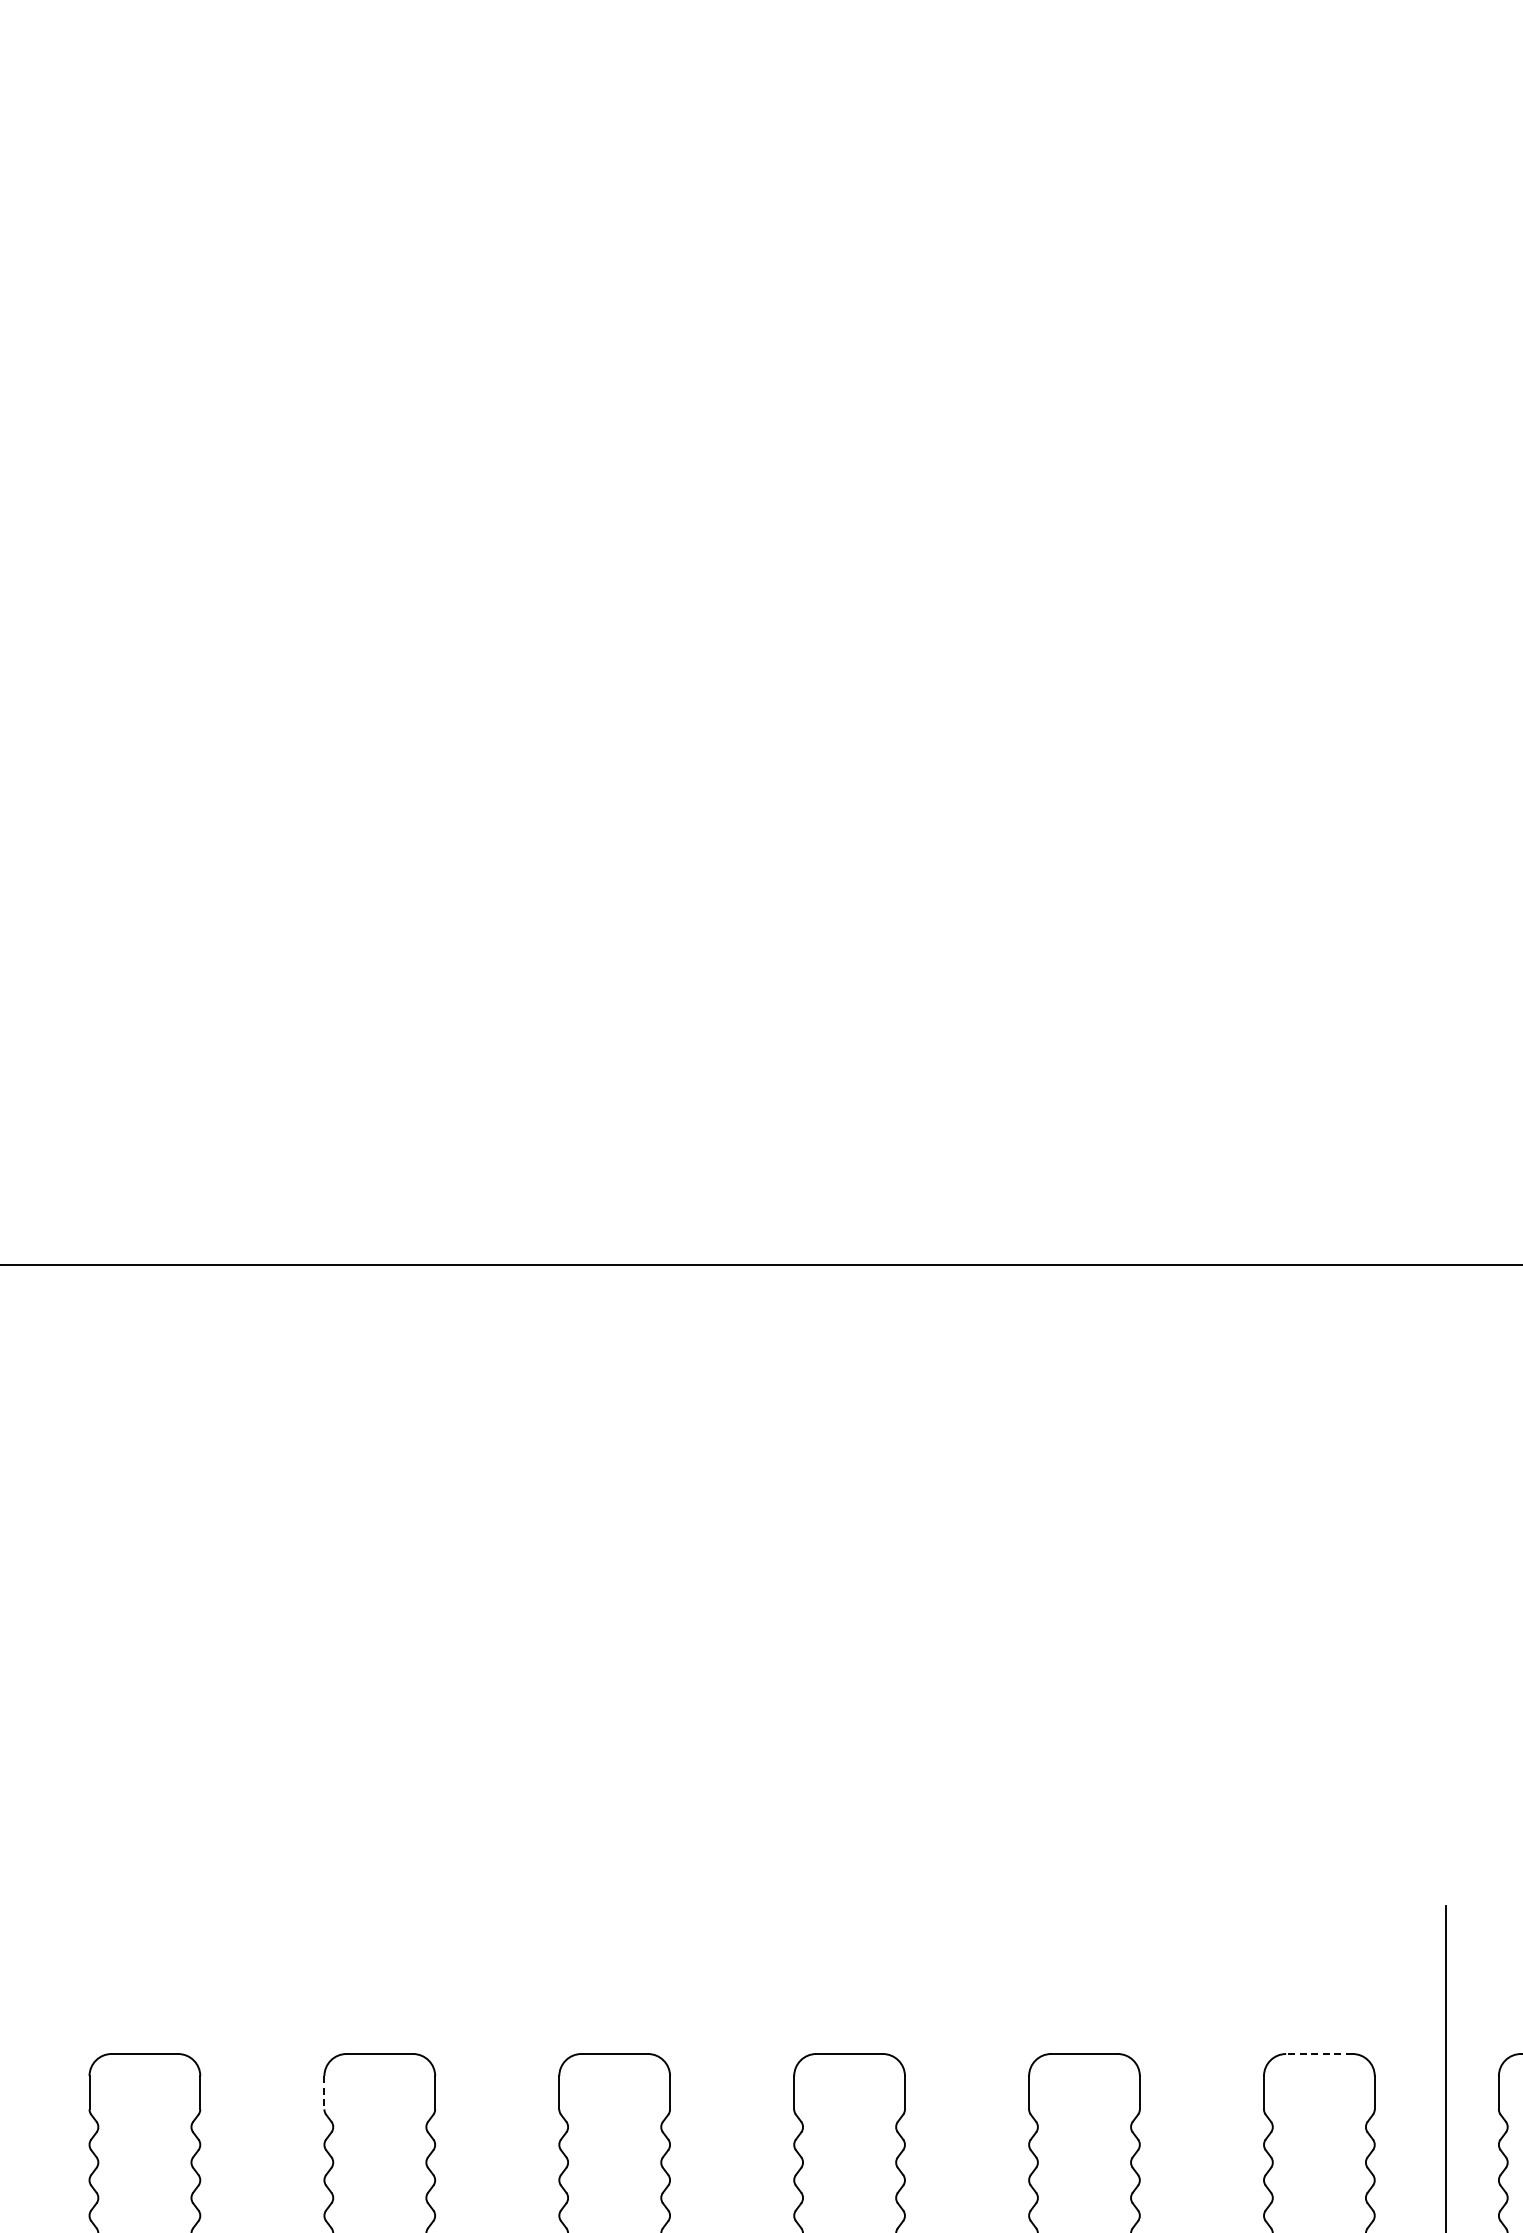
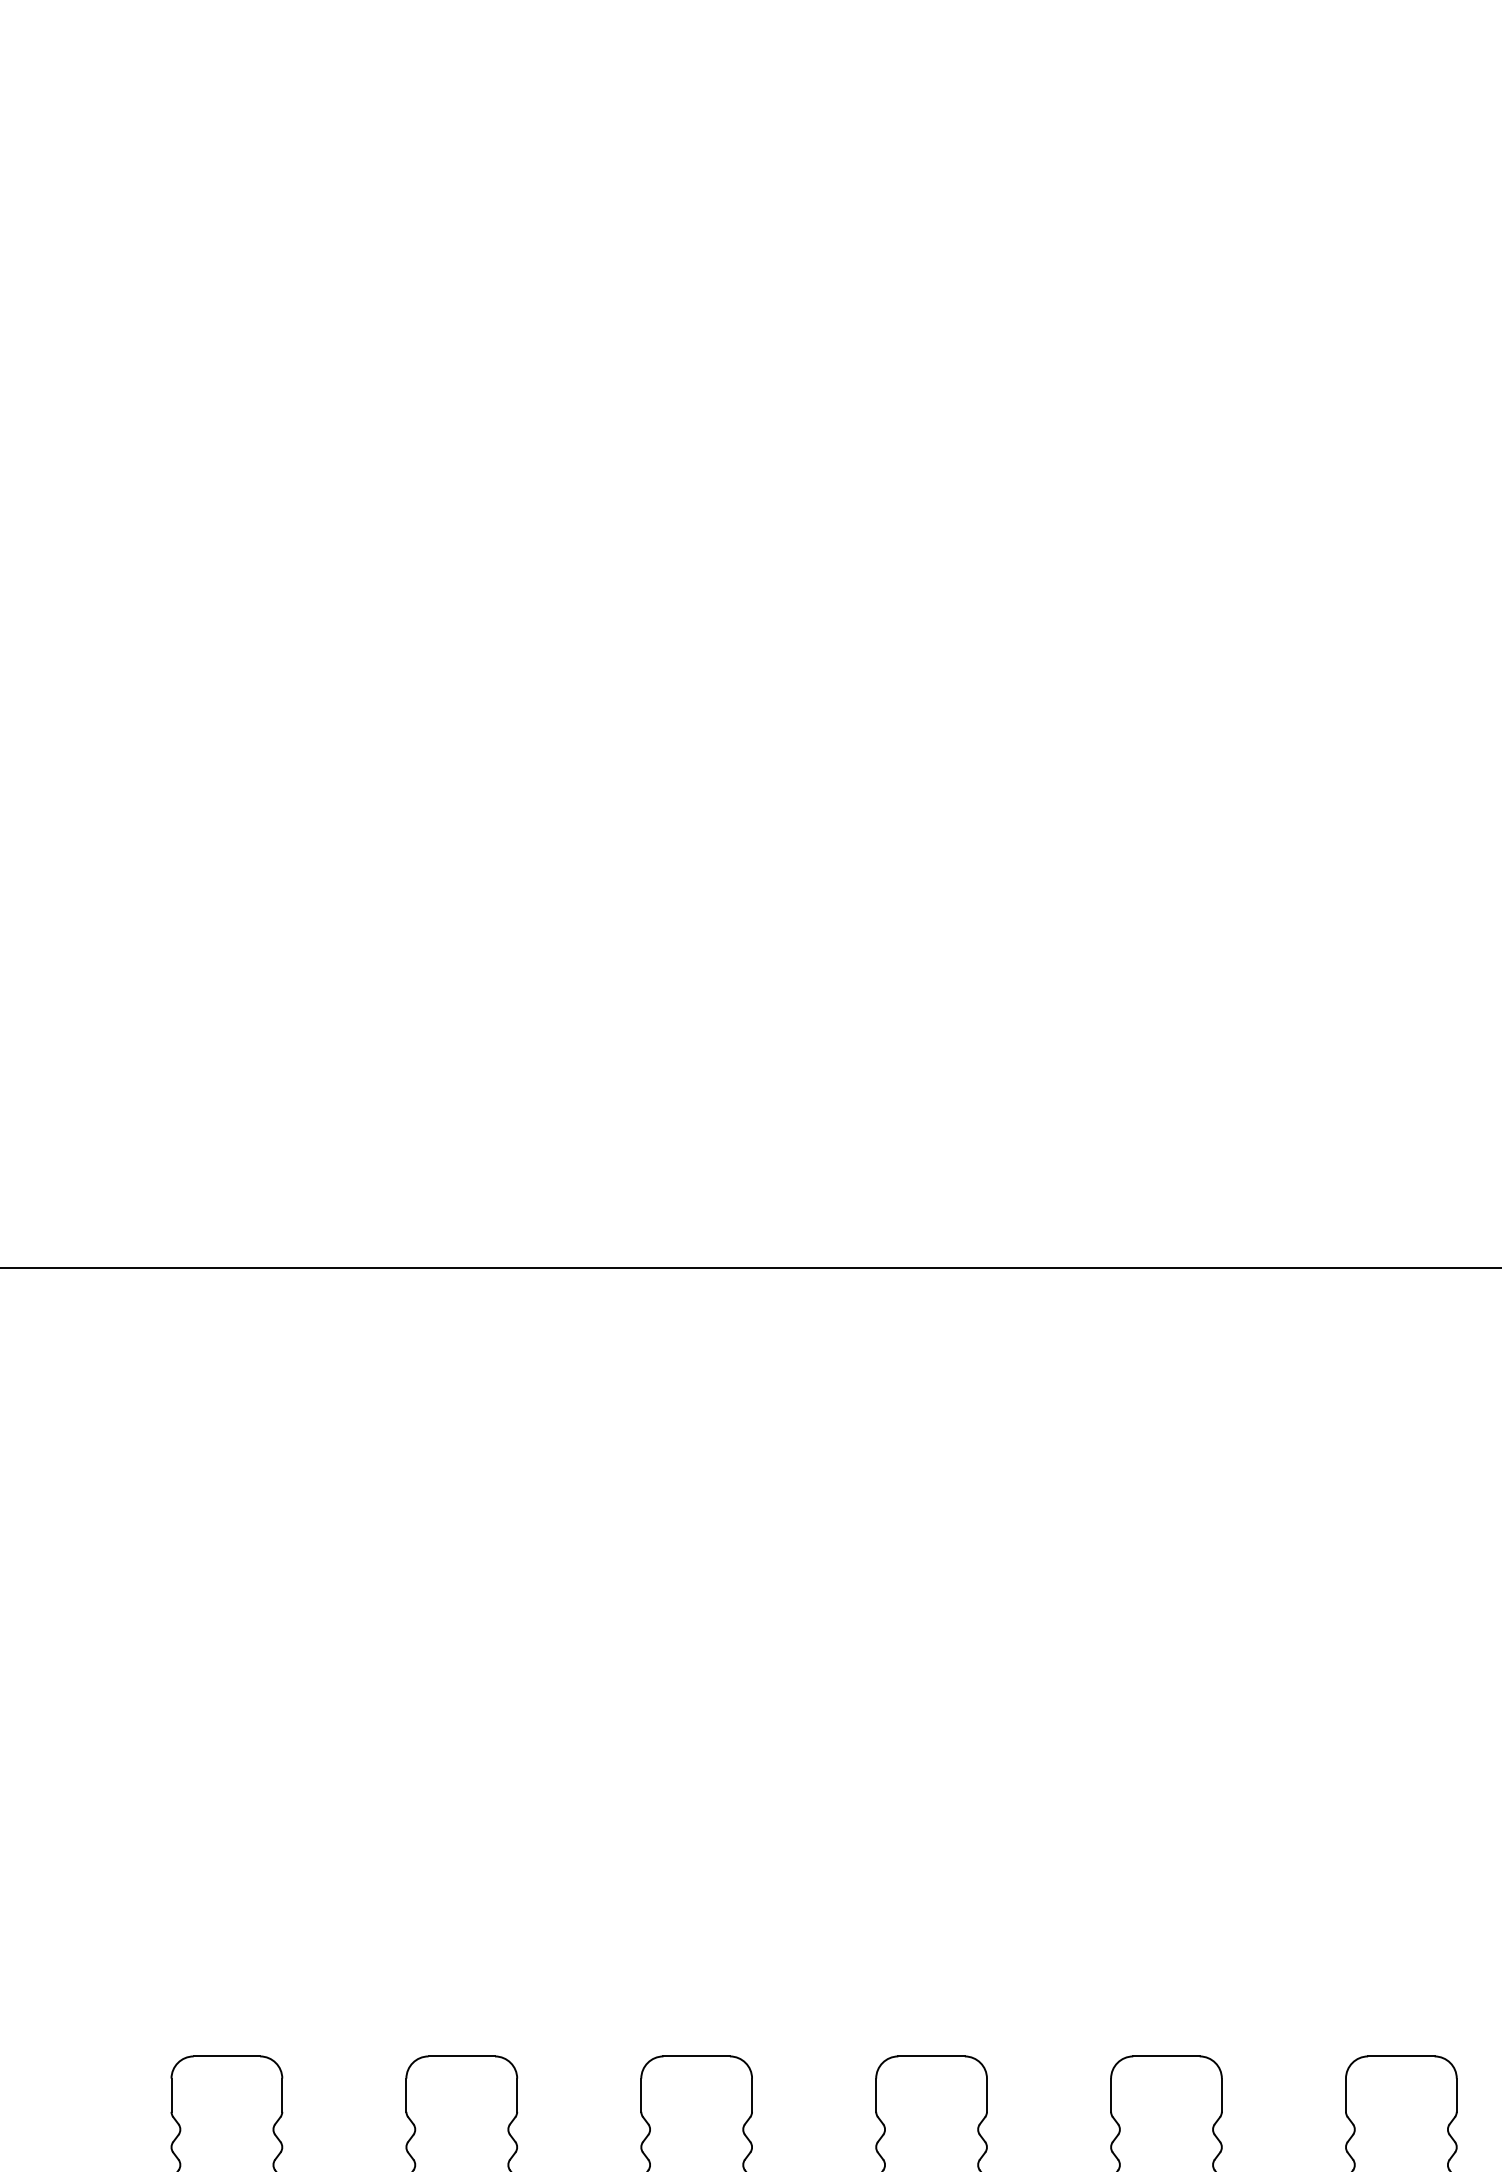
line: (1318, 2053) -> (1400, 2055), dashed -> solid
line: (324, 2092) -> (406, 2094), dashed -> solid

